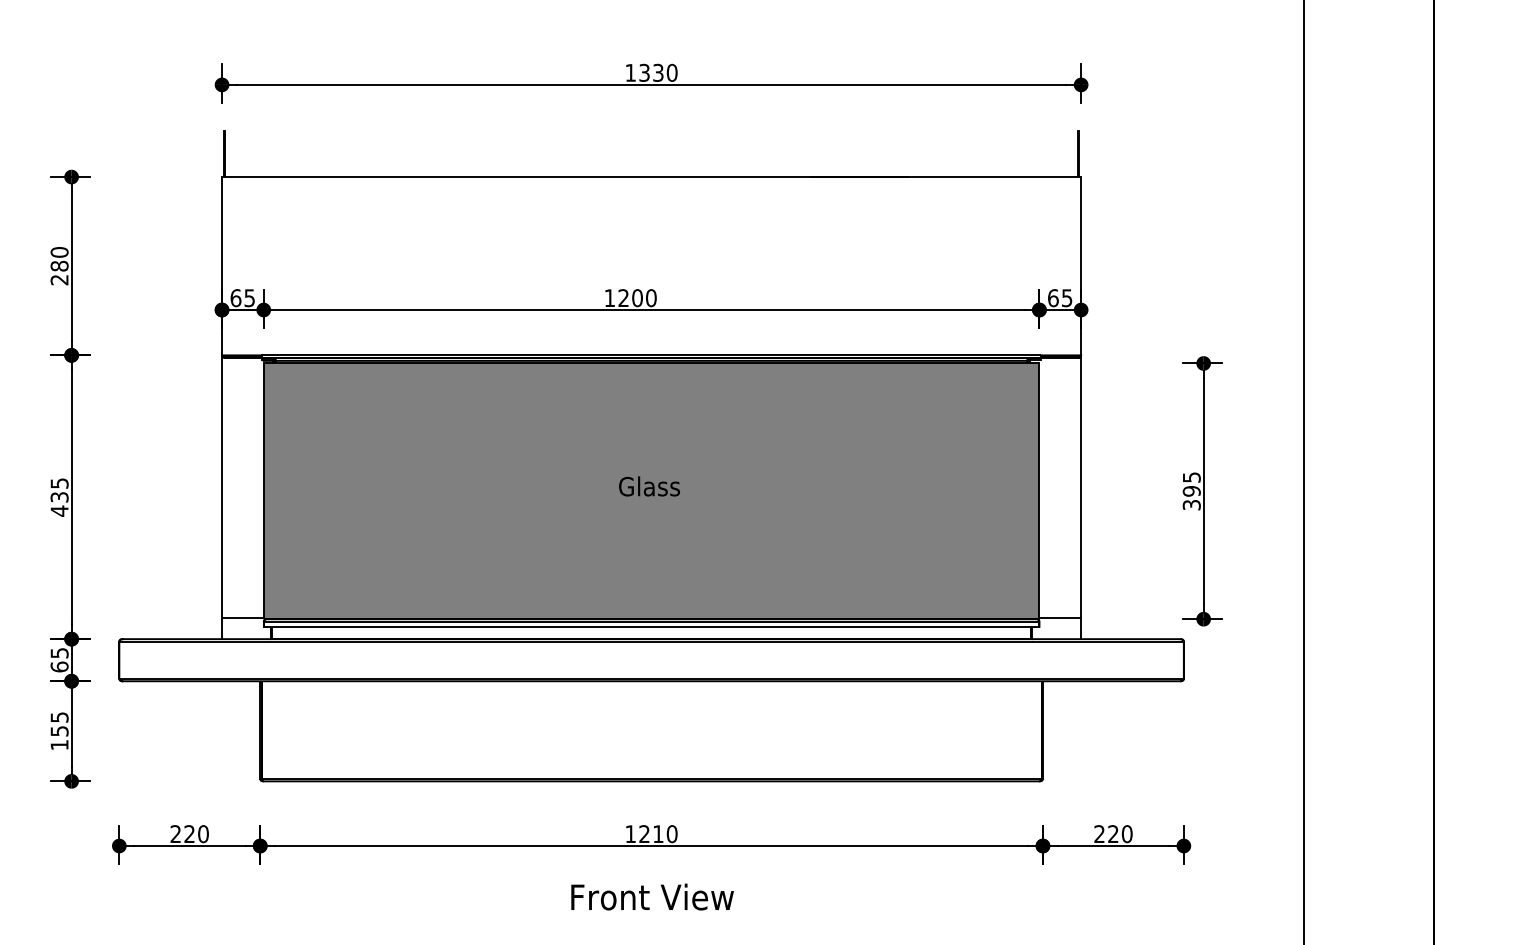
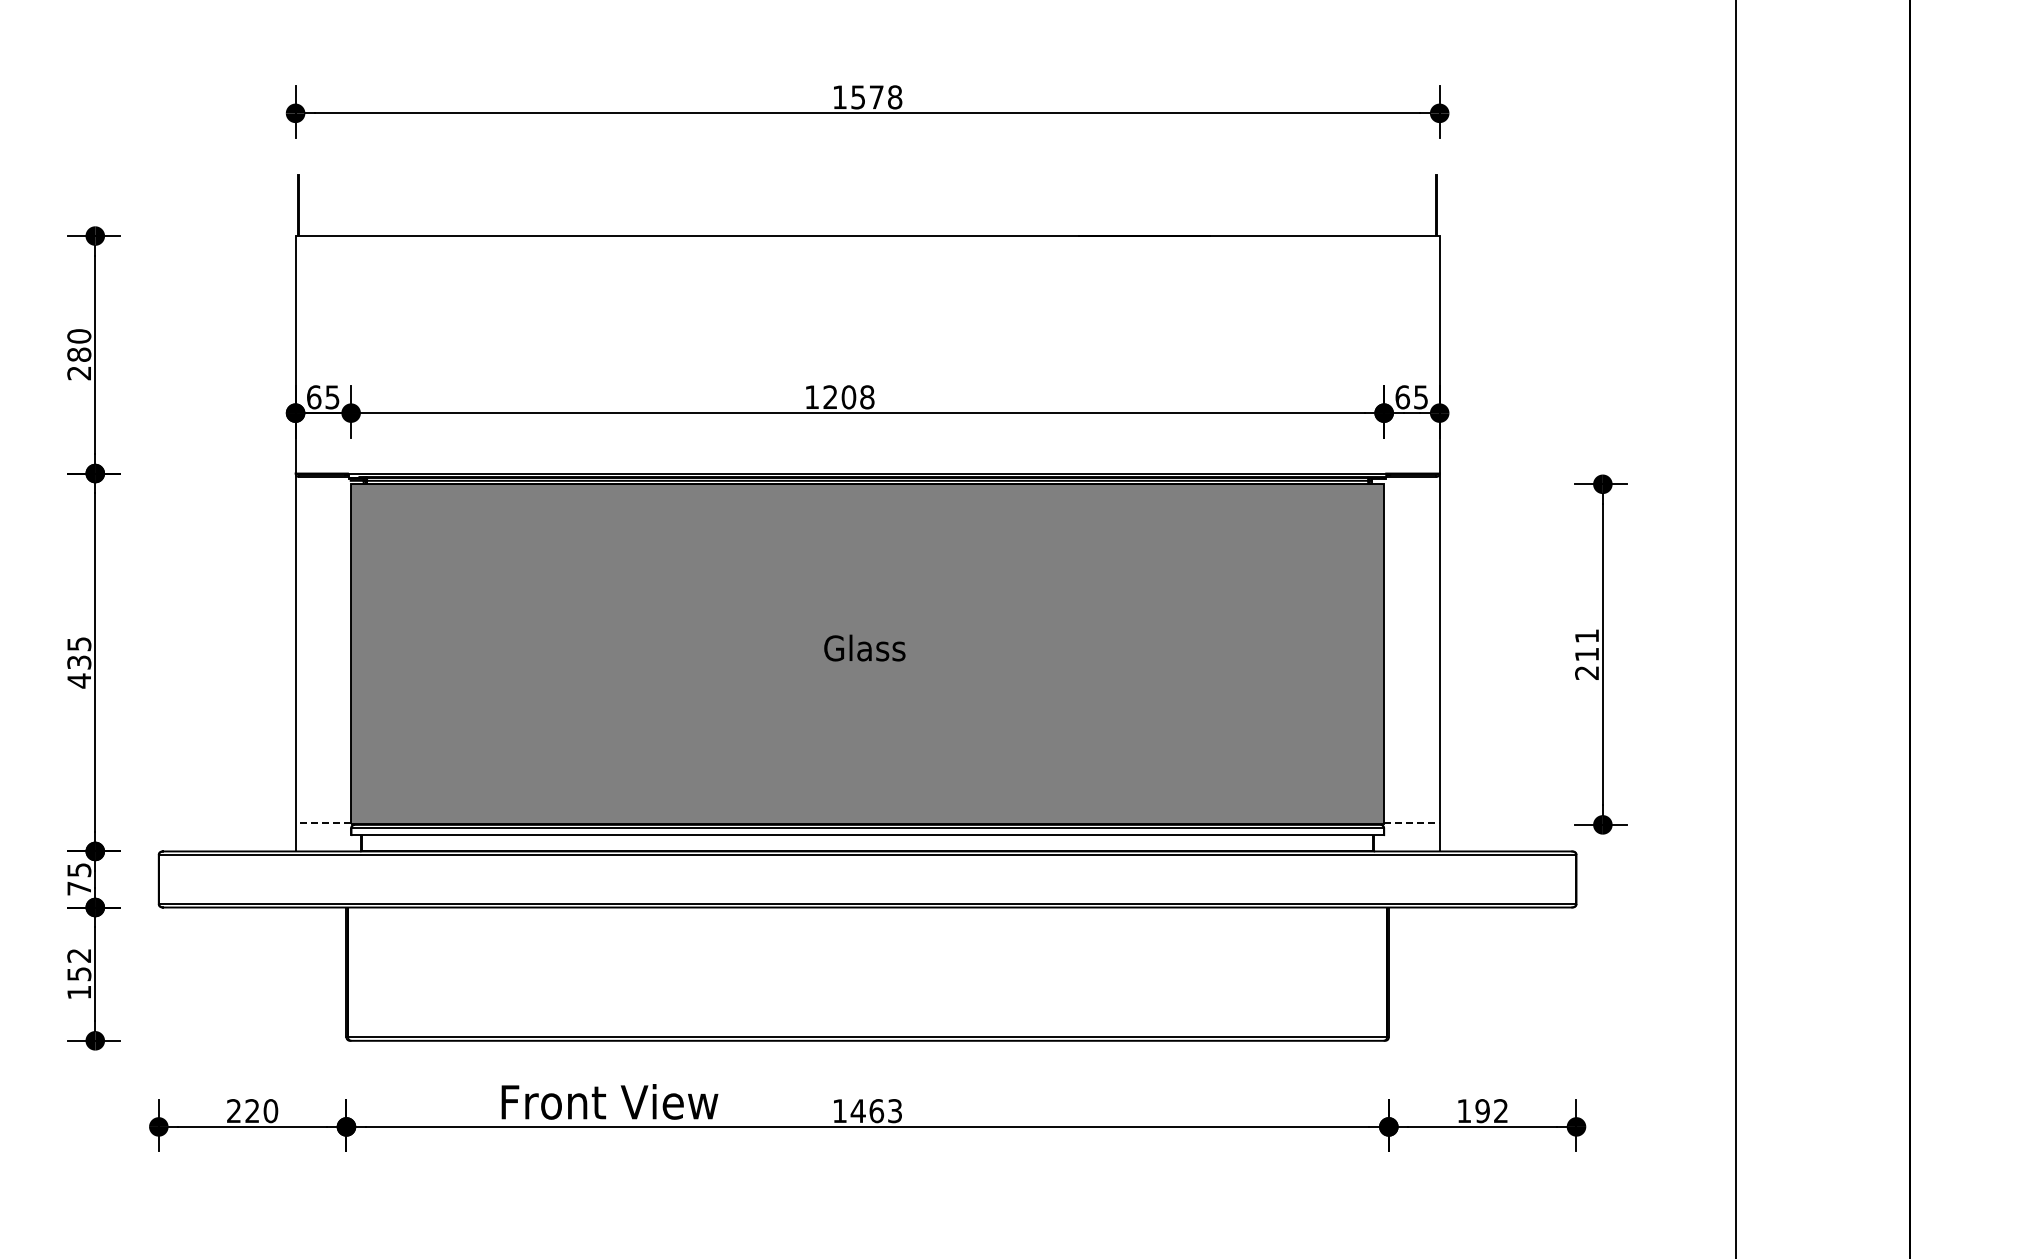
text: (658, 73) -> (877, 97), 1330 -> 1578
text: (651, 298) -> (867, 397), 1200 -> 1208
text: (1192, 491) -> (1587, 654), 395 -> 211
line: (242, 617) -> (323, 822), solid -> dashed
line: (1059, 617) -> (1411, 822), solid -> dashed
text: (59, 666) -> (79, 888), 65 -> 75
text: (59, 717) -> (79, 955), 155 -> 152
text: (658, 834) -> (876, 1111), 1210 -> 1463
text: (1113, 834) -> (1482, 1111), 220 -> 192
text: (652, 896) -> (609, 1101), moved

